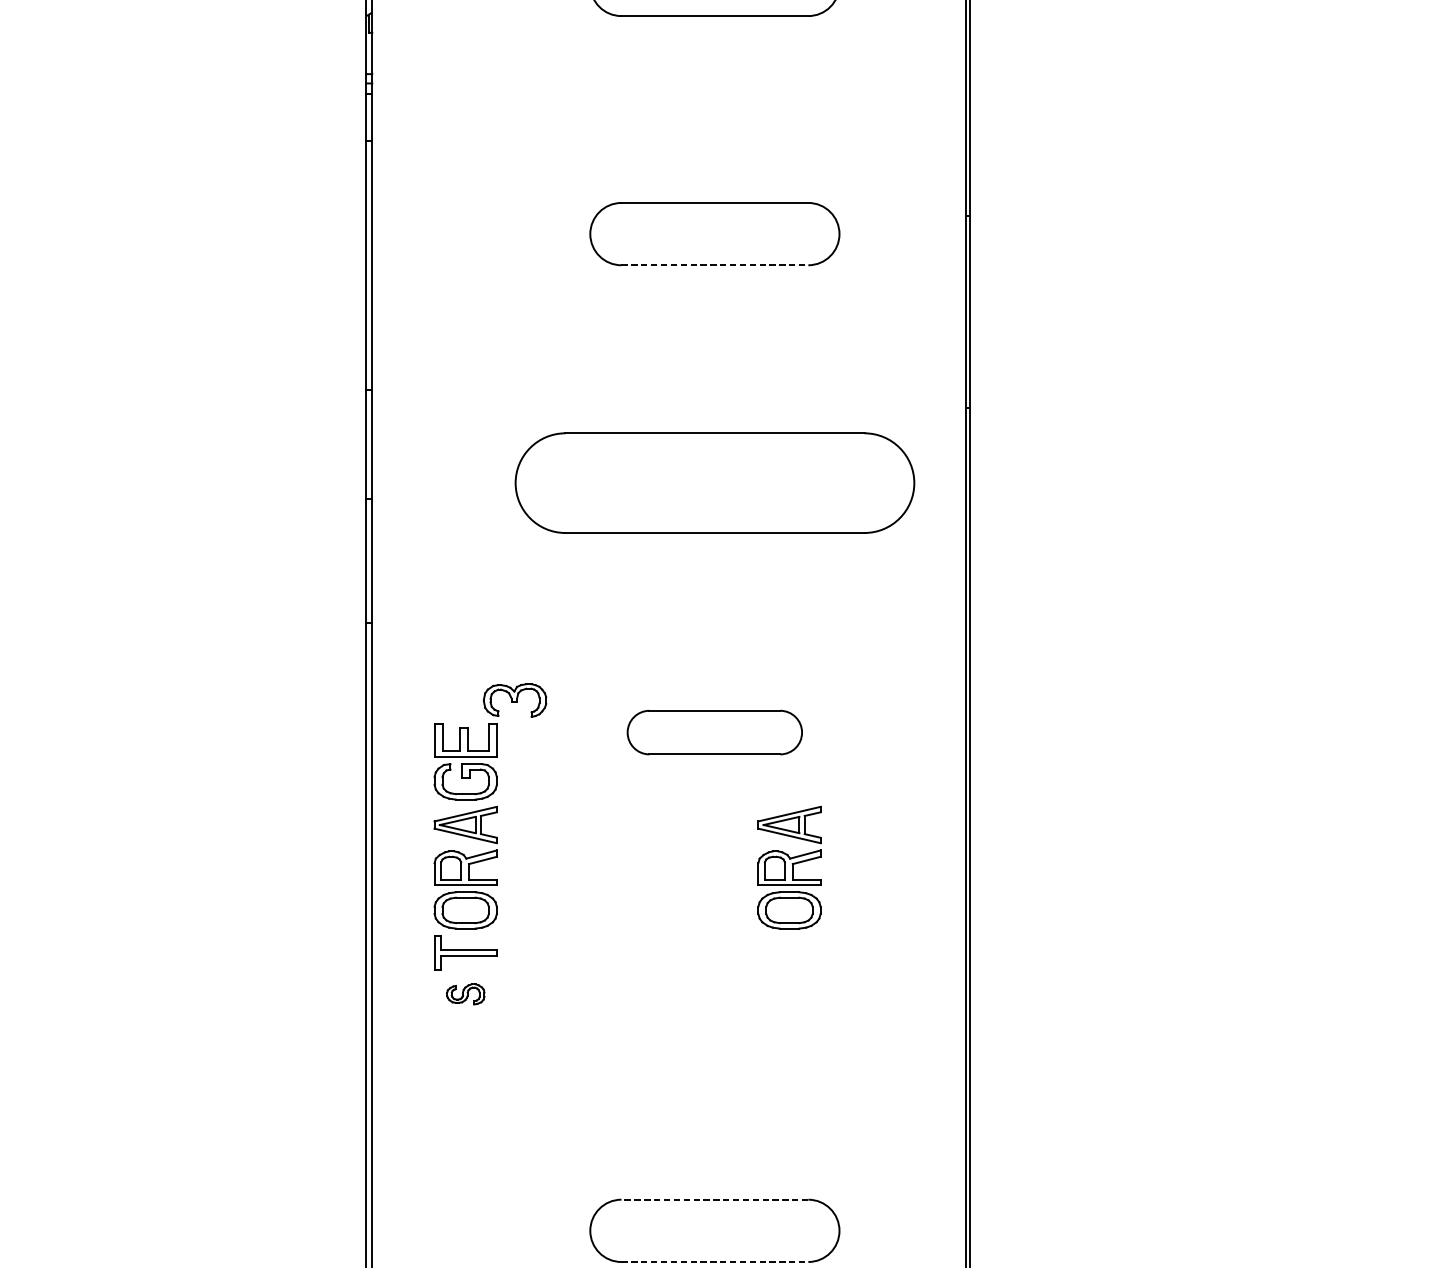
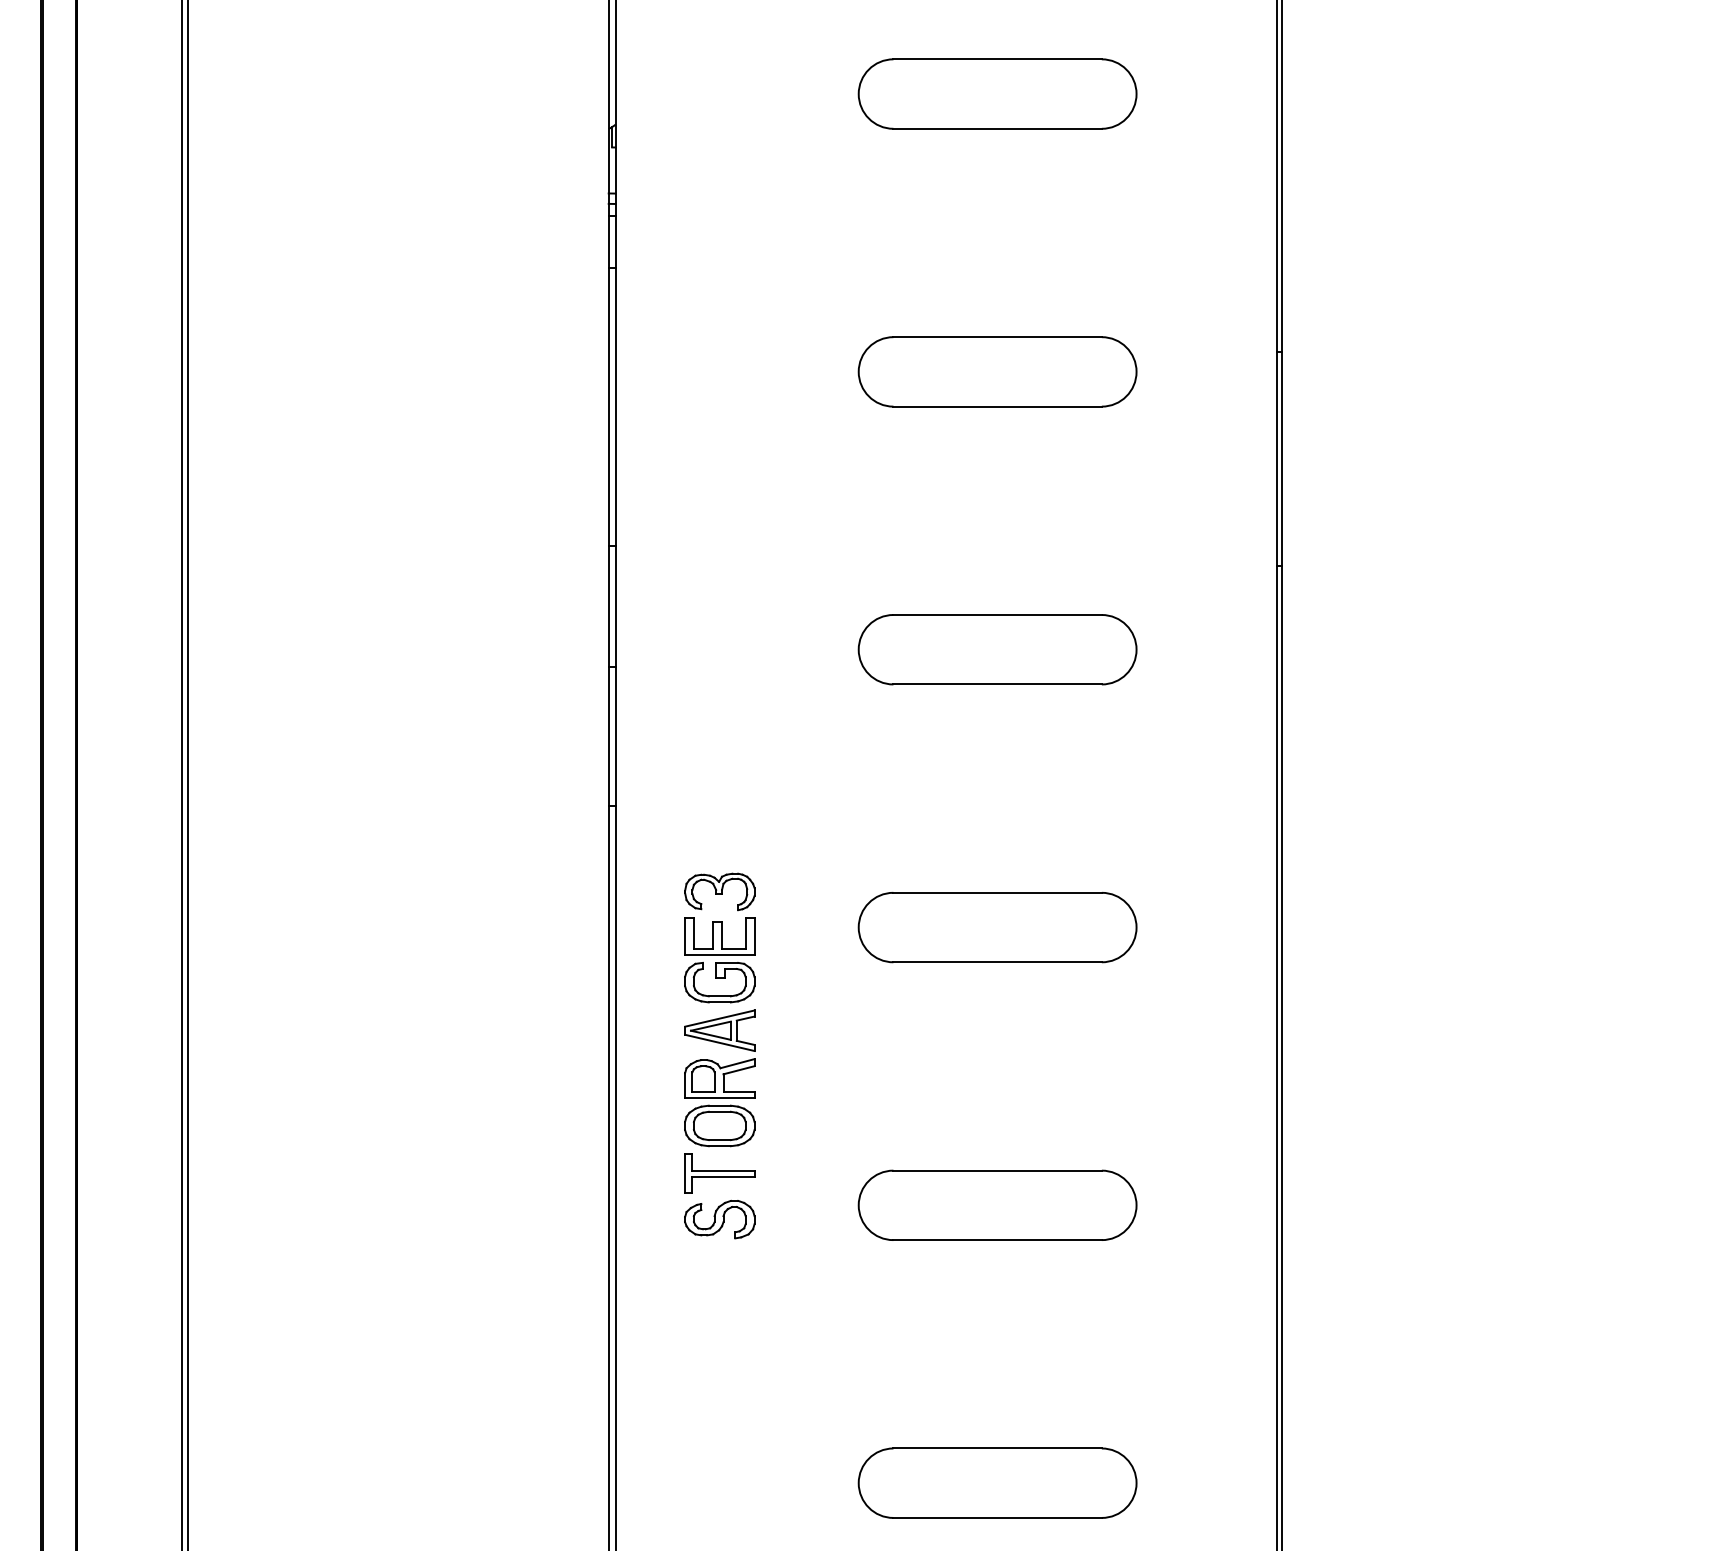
line: (715, 265) -> (998, 406), dashed -> solid
part: (714, 483) -> (997, 649), size x0.62
part: (514, 700) -> (719, 891), moved
part: (714, 732) -> (997, 927), size x1.43
part: (789, 867) -> (1080, 1078), removed
part: (714, 980) -> (997, 1204), added
part: (465, 994) -> (719, 1219), size x1.67
line: (714, 1199) -> (997, 1448), dashed -> solid
line: (715, 1261) -> (998, 1517), dashed -> solid

